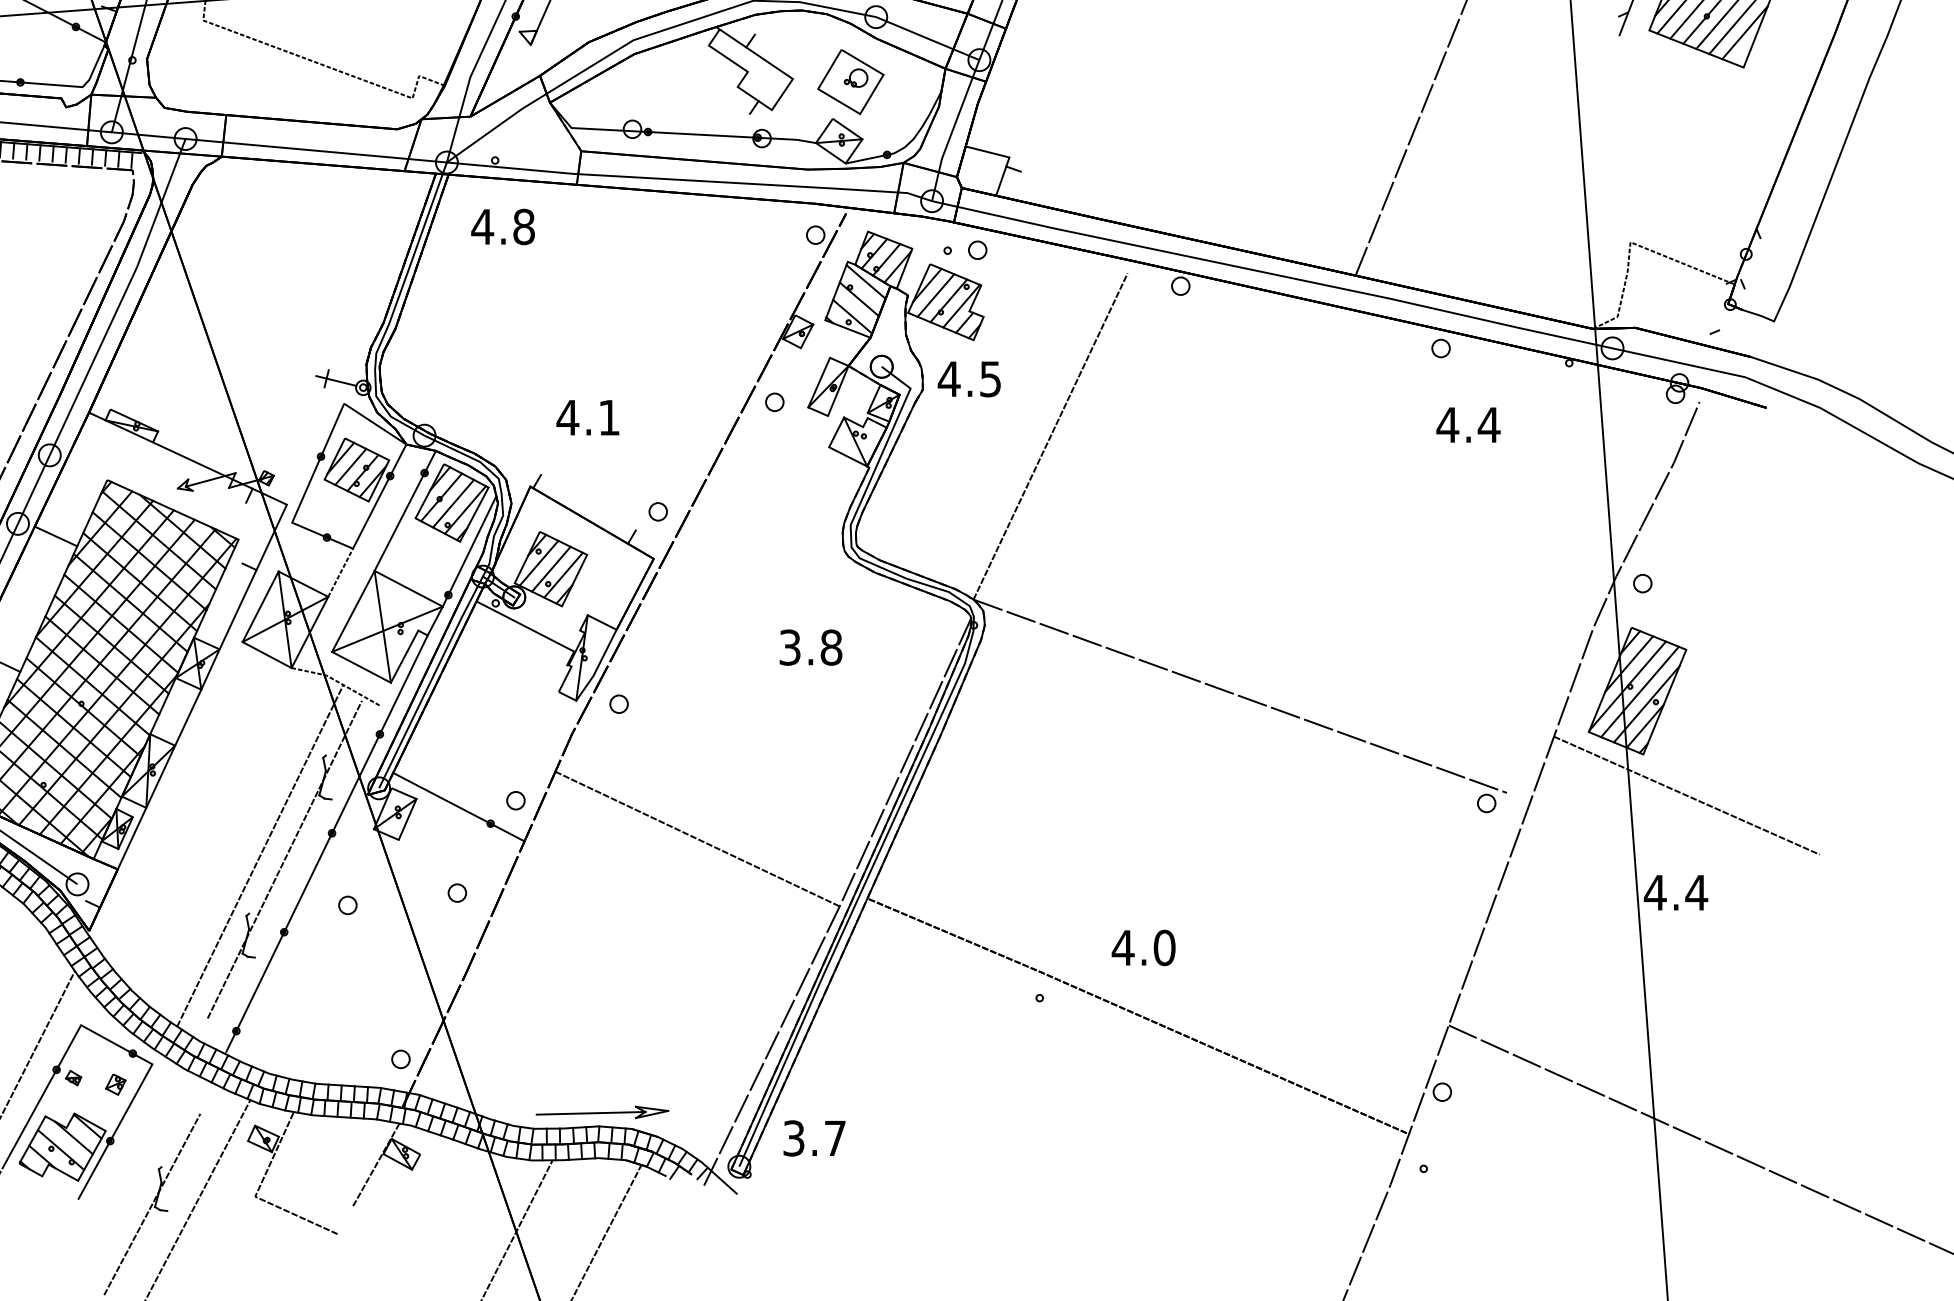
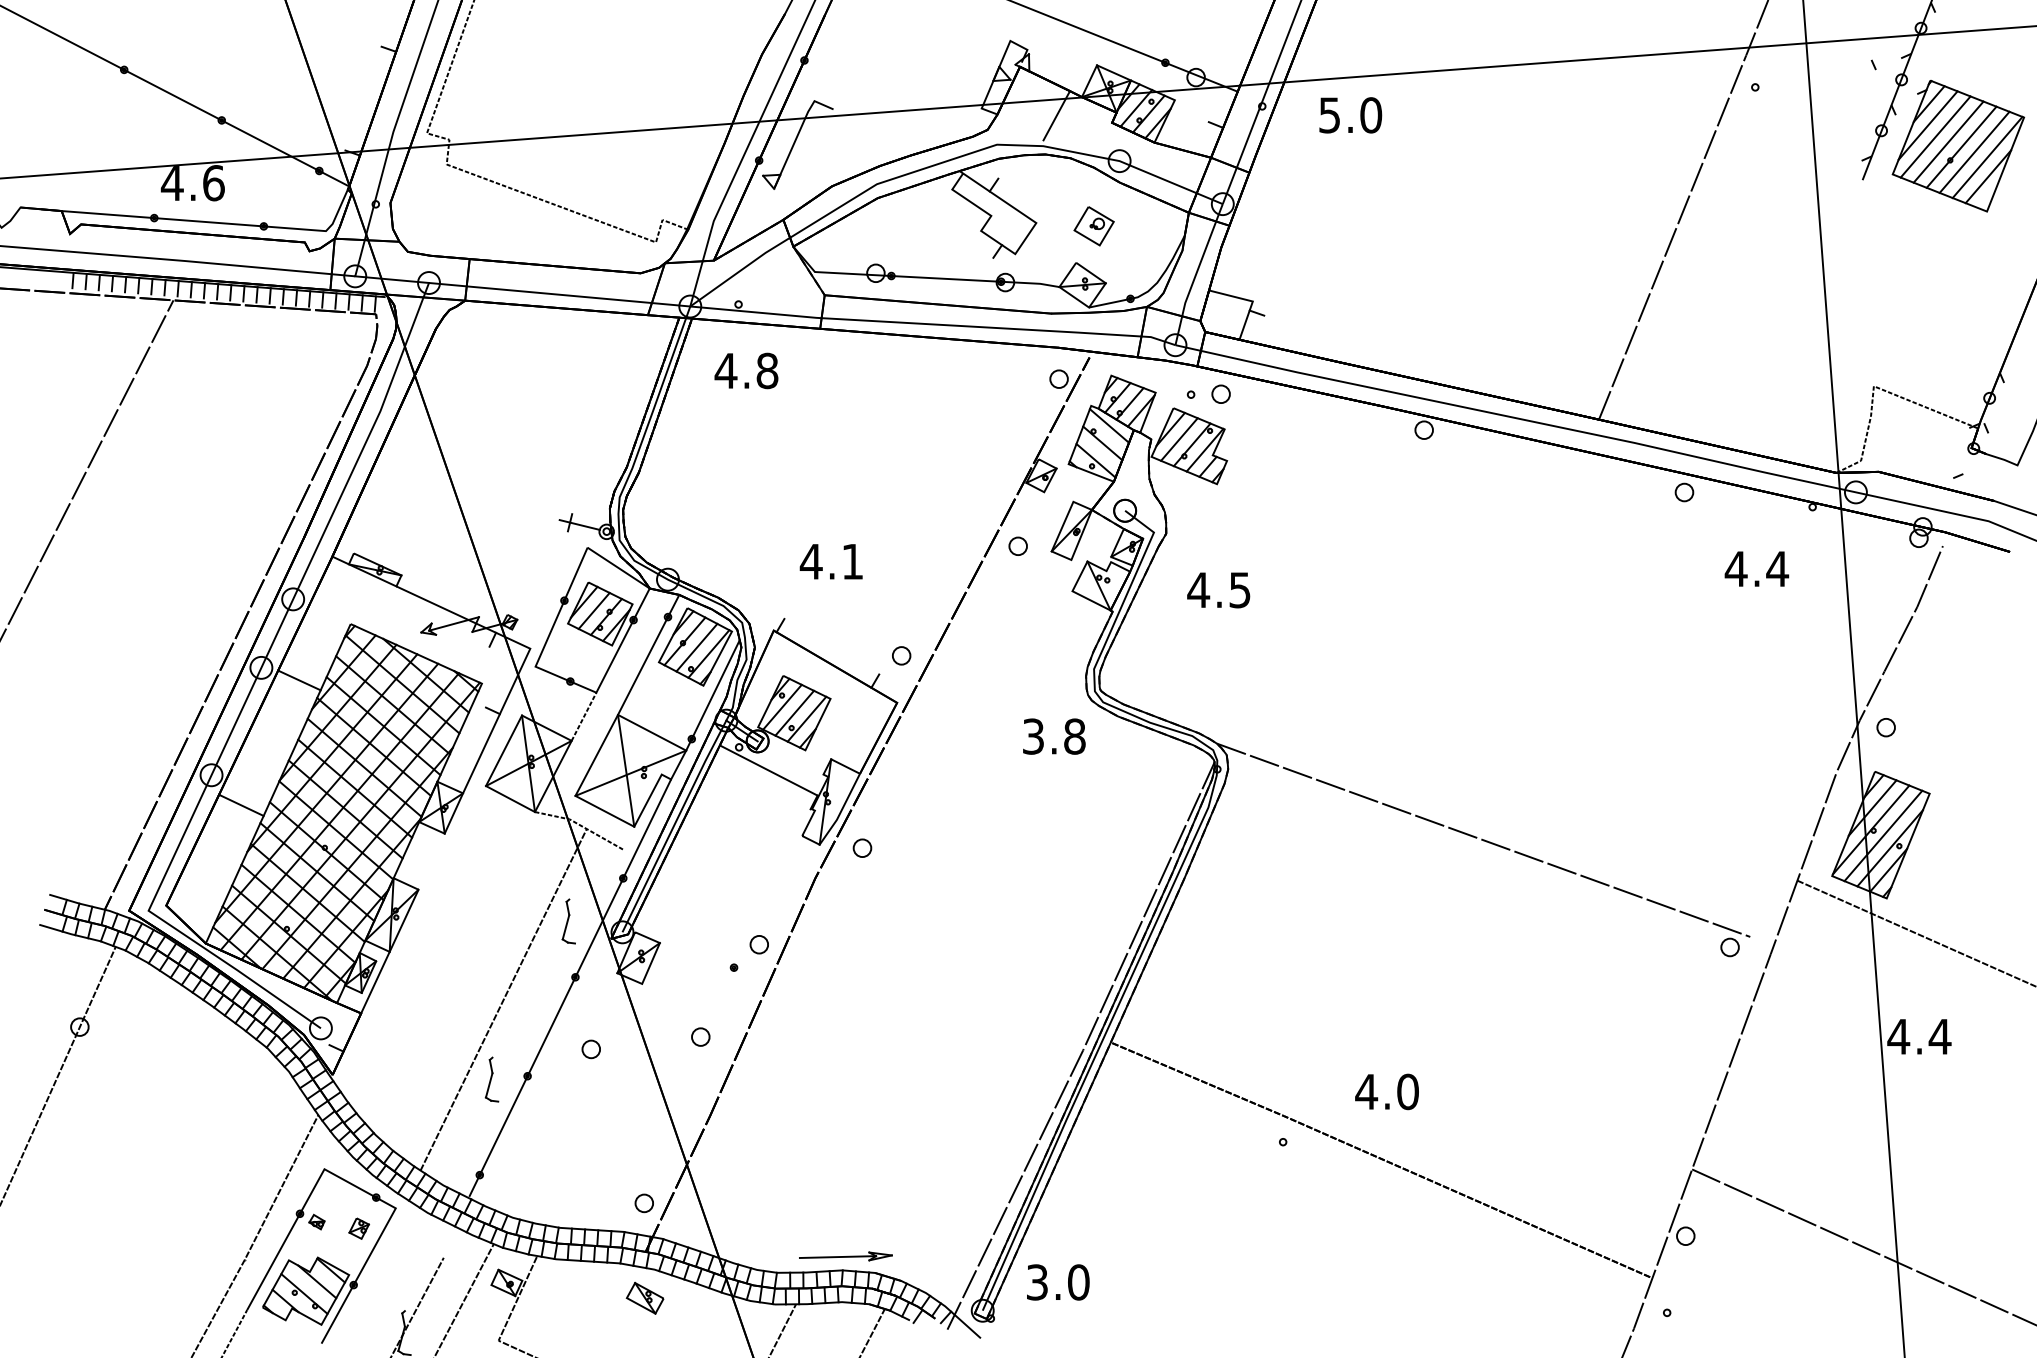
part: (850, 82) -> (1093, 226), size x0.6
text: (969, 379) -> (1218, 590), moved
text: (1468, 424) -> (1756, 568), moved
line: (1050, 436) -> (1293, 580), removed
text: (811, 647) -> (1054, 736), moved
line: (188, 717) -> (431, 861), removed
line: (458, 806) -> (701, 950), removed
line: (697, 838) -> (940, 982), removed
line: (285, 859) -> (528, 1003), removed
part: (602, 1112) -> (845, 1256), size x0.7
text: (835, 1138) -> (1078, 1282), 3.7 -> 3.0
line: (376, 1164) -> (619, 1308), removed

